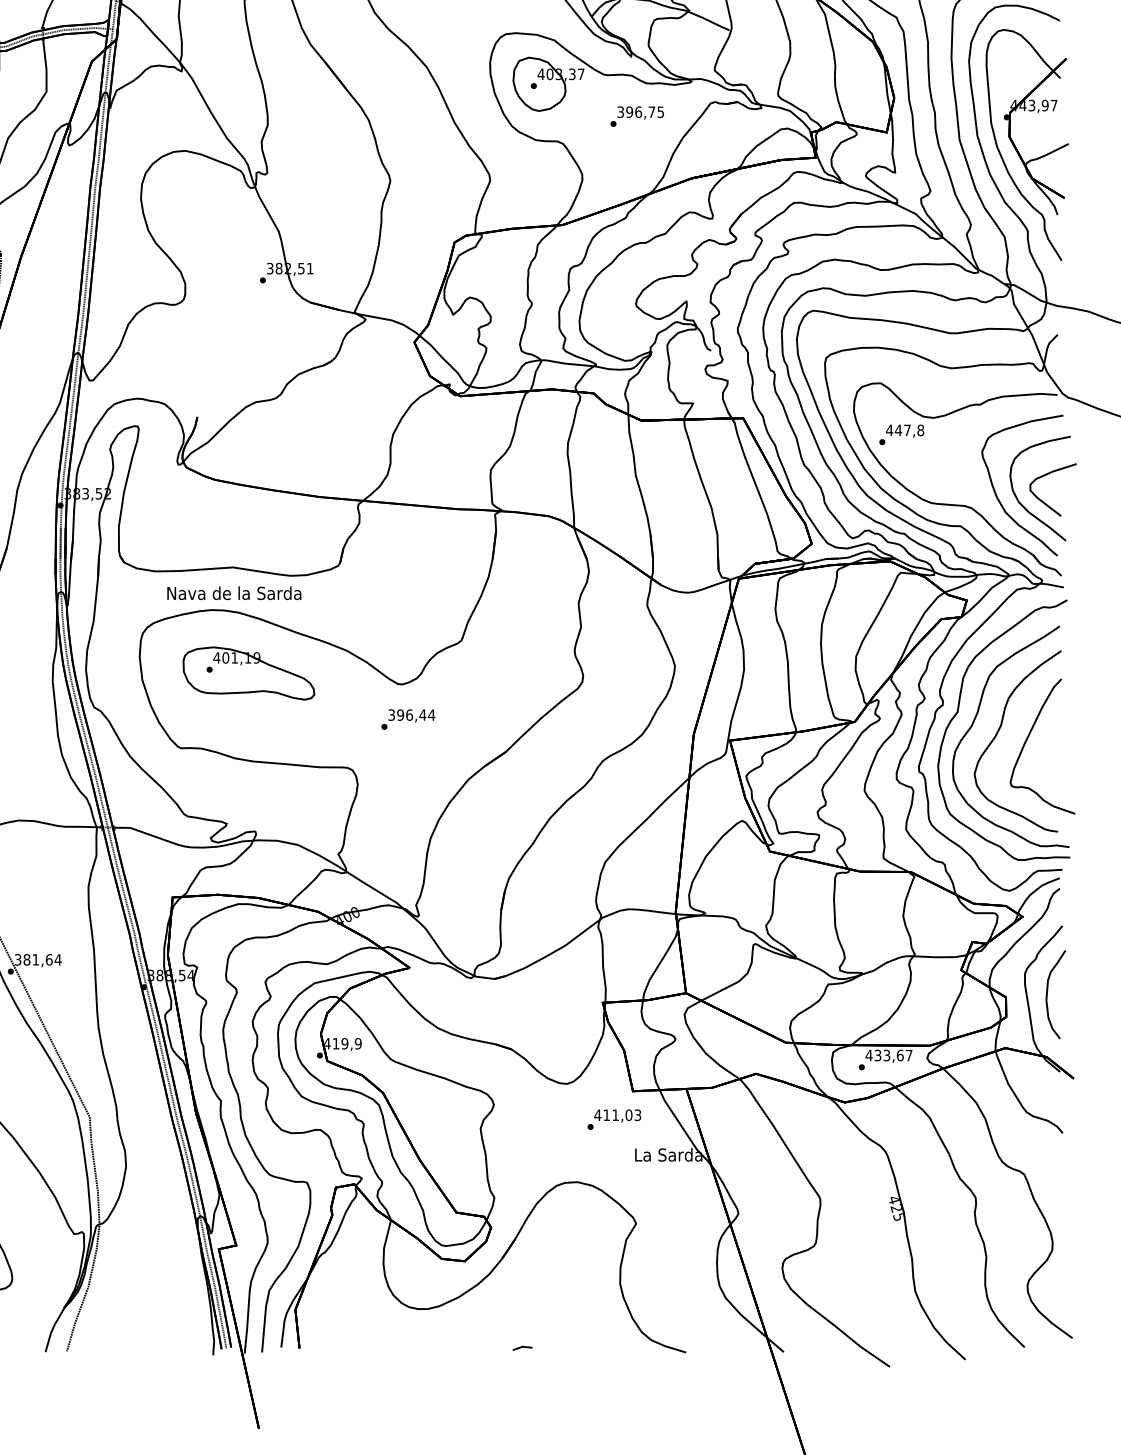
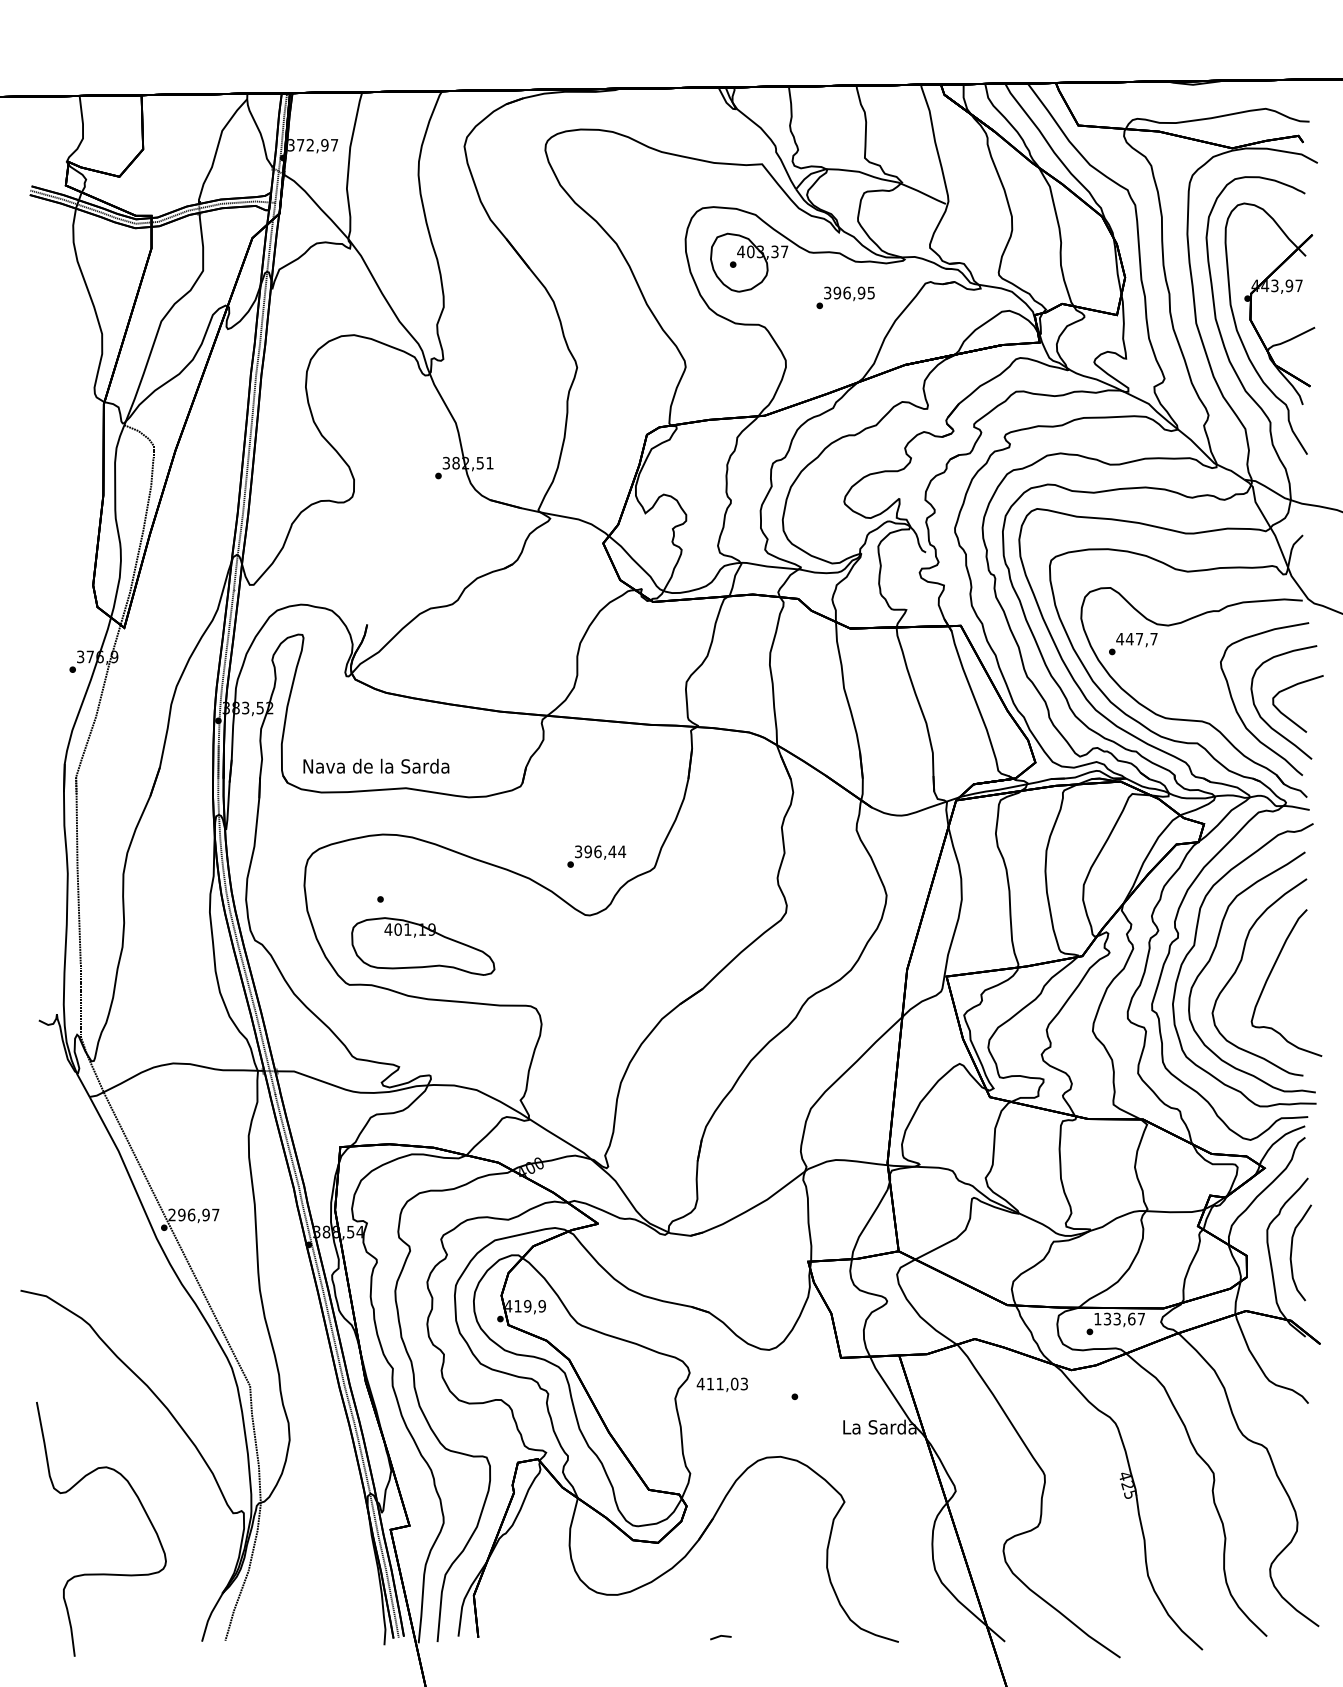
text: (651, 111) -> (861, 292), 396,75 -> 396,95
text: (920, 429) -> (1153, 638), 447,8 -> 447,7
text: (234, 592) -> (376, 765), moved
part: (249, 673) -> (423, 946), moved
text: (408, 719) -> (596, 856), moved
text: (37, 959) -> (193, 1214), 381,64 -> 296,97
text: (868, 1055) -> (1097, 1319), 433,67 -> 133,67
text: (616, 1115) -> (721, 1384), moved

